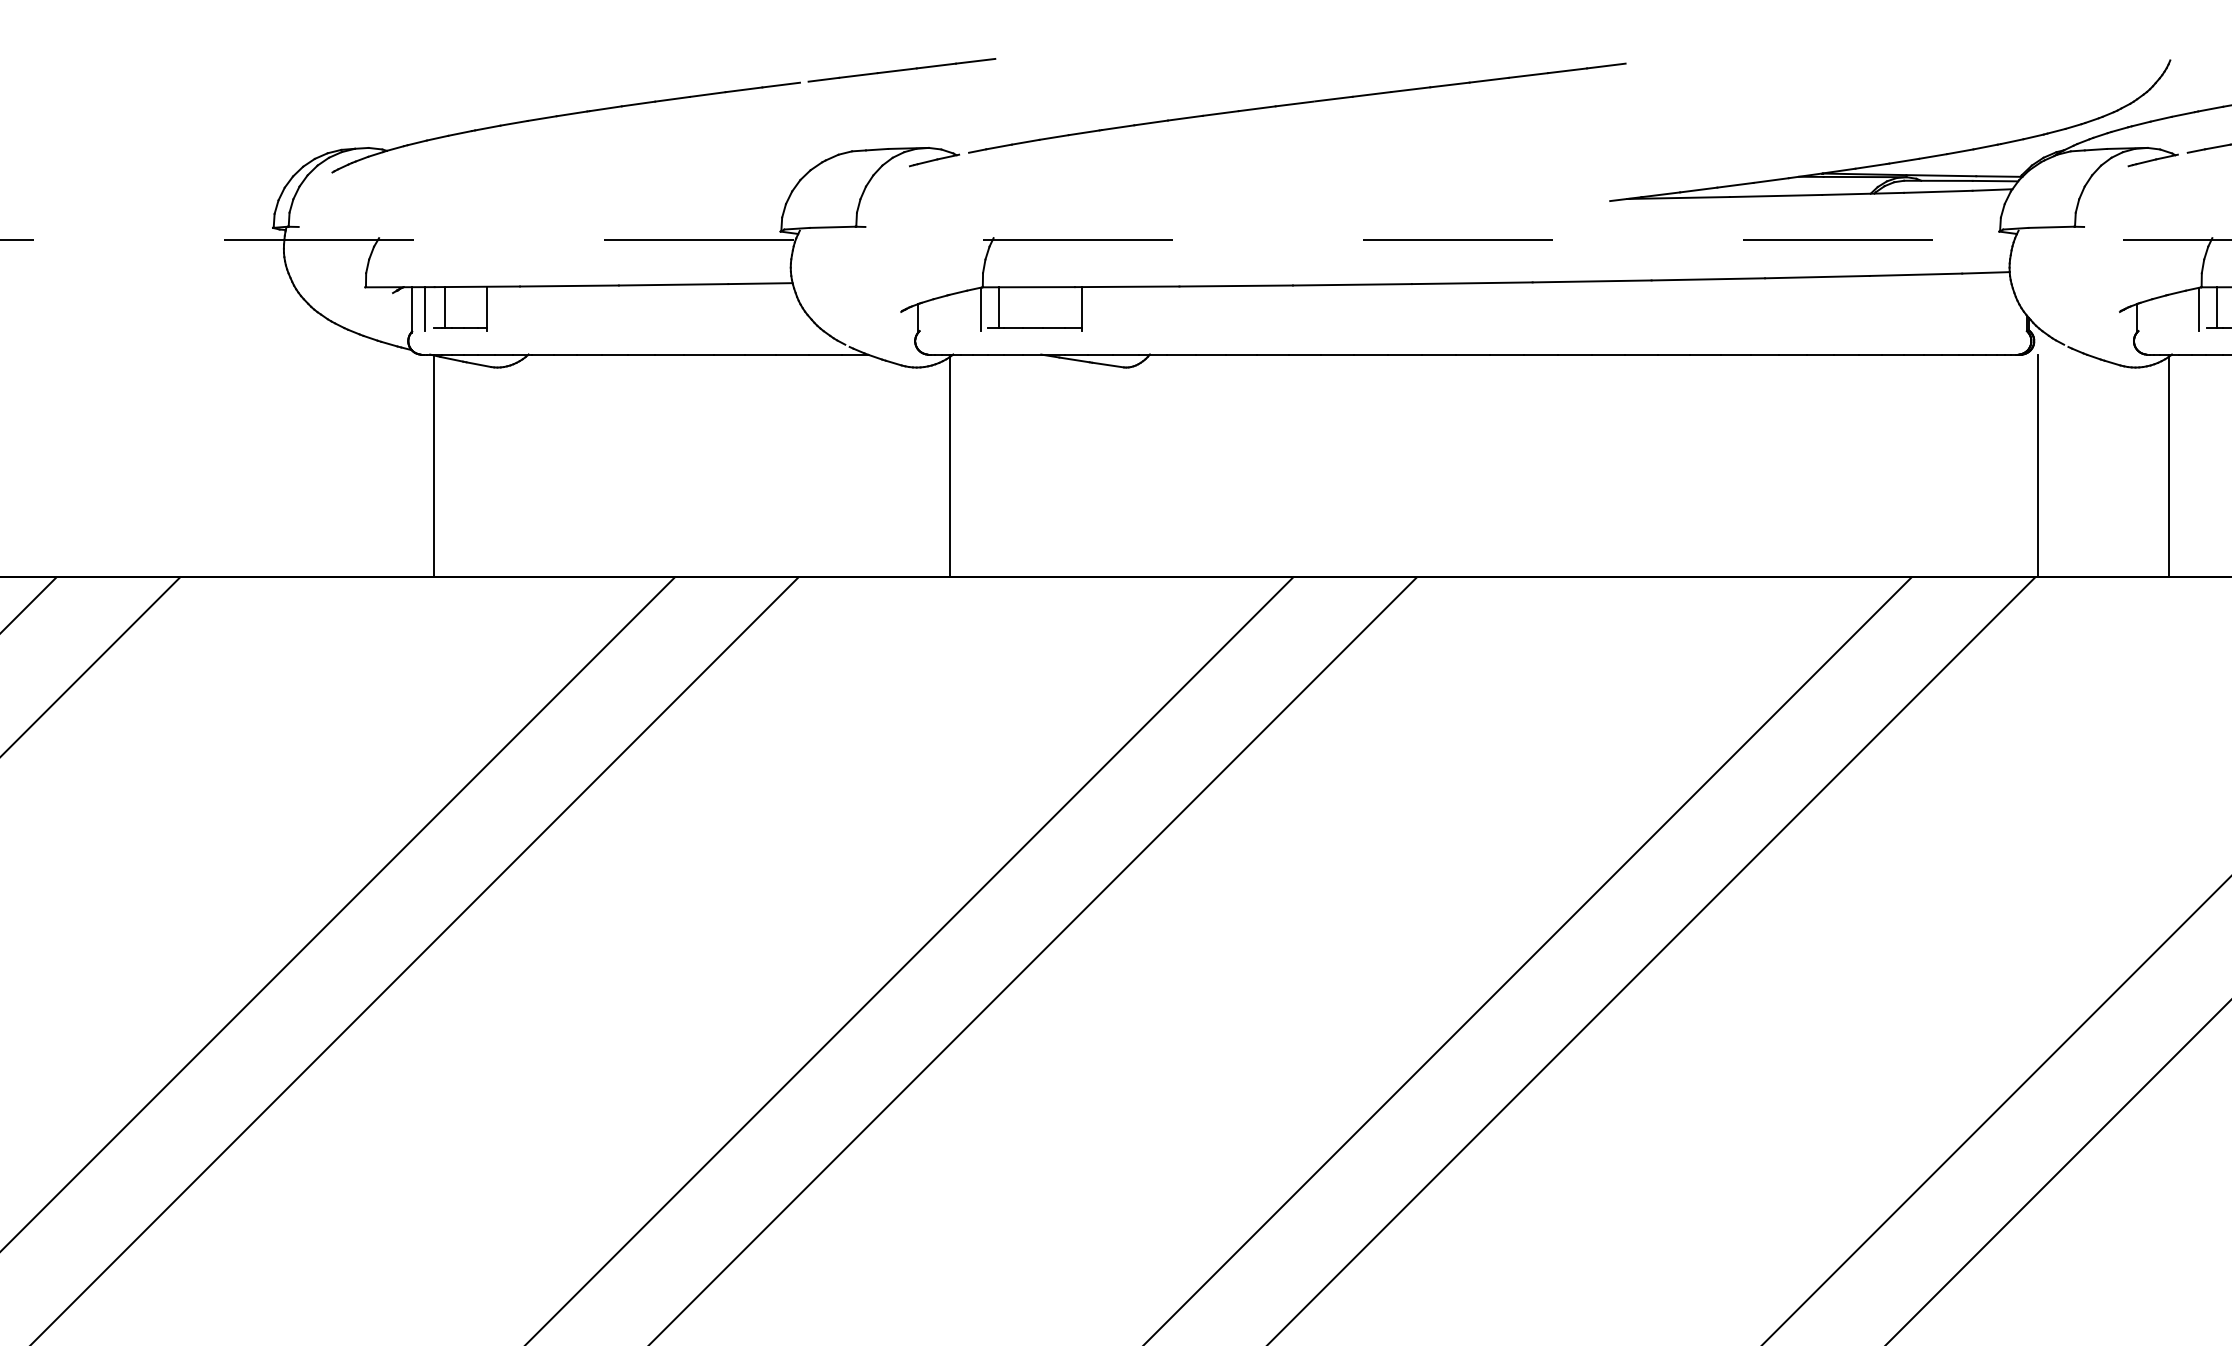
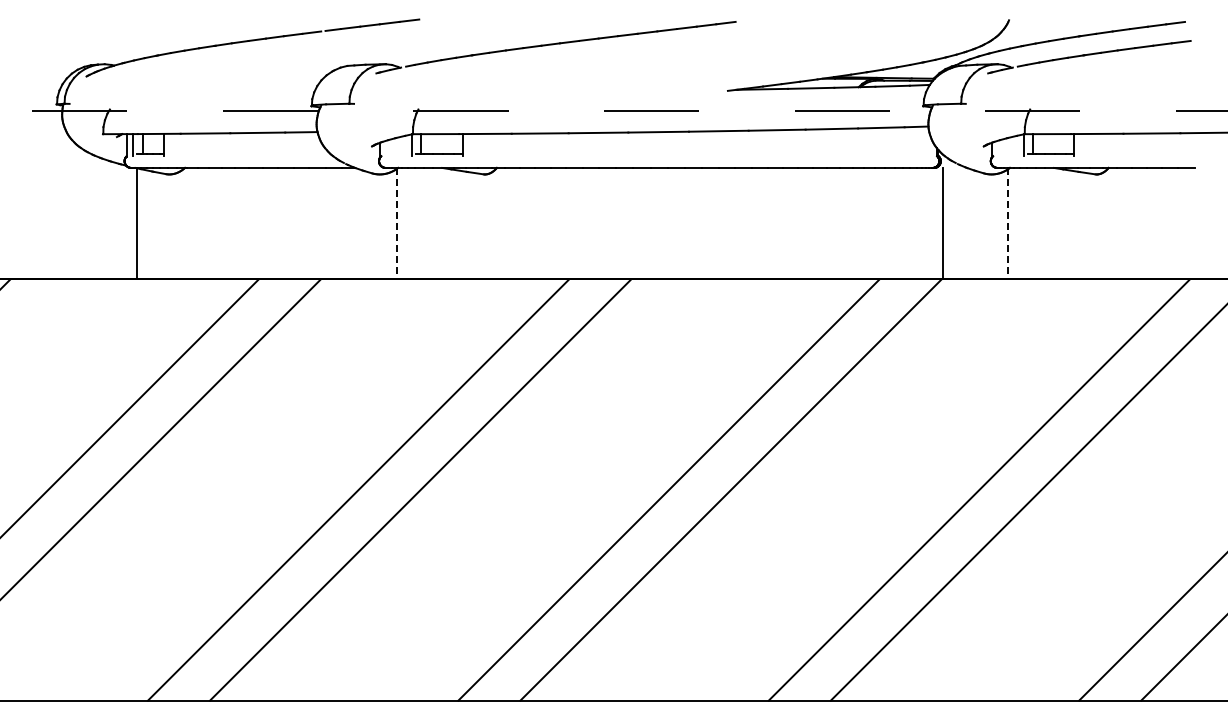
line: (949, 465) -> (396, 223), solid -> dashed
line: (2169, 465) -> (1008, 223), solid -> dashed

